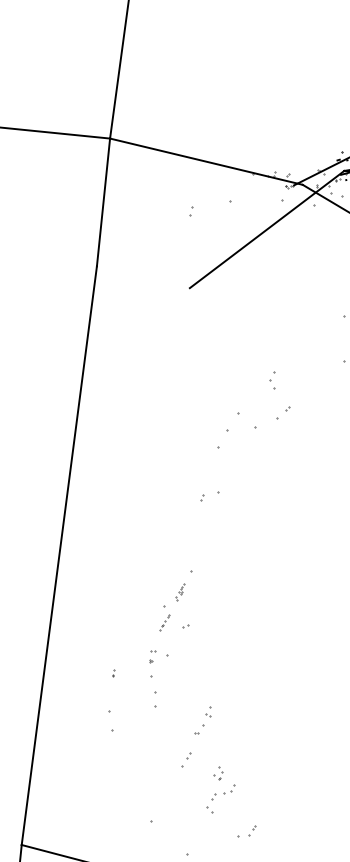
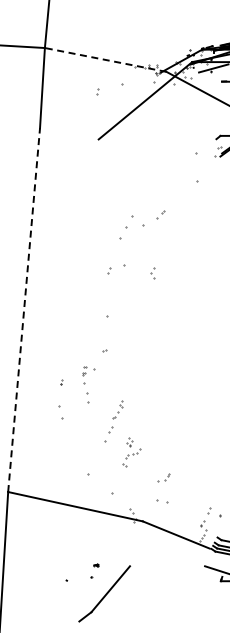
line: (206, 160) -> (105, 59), solid -> dashed
part: (271, 381) -> (152, 273), moved
part: (209, 496) -> (116, 269), size x1.6
line: (59, 556) -> (24, 310), solid -> dashed
part: (172, 607) -> (96, 339), removed
part: (185, 759) -> (108, 434), size x1.6
part: (246, 831) -> (163, 477), moved

